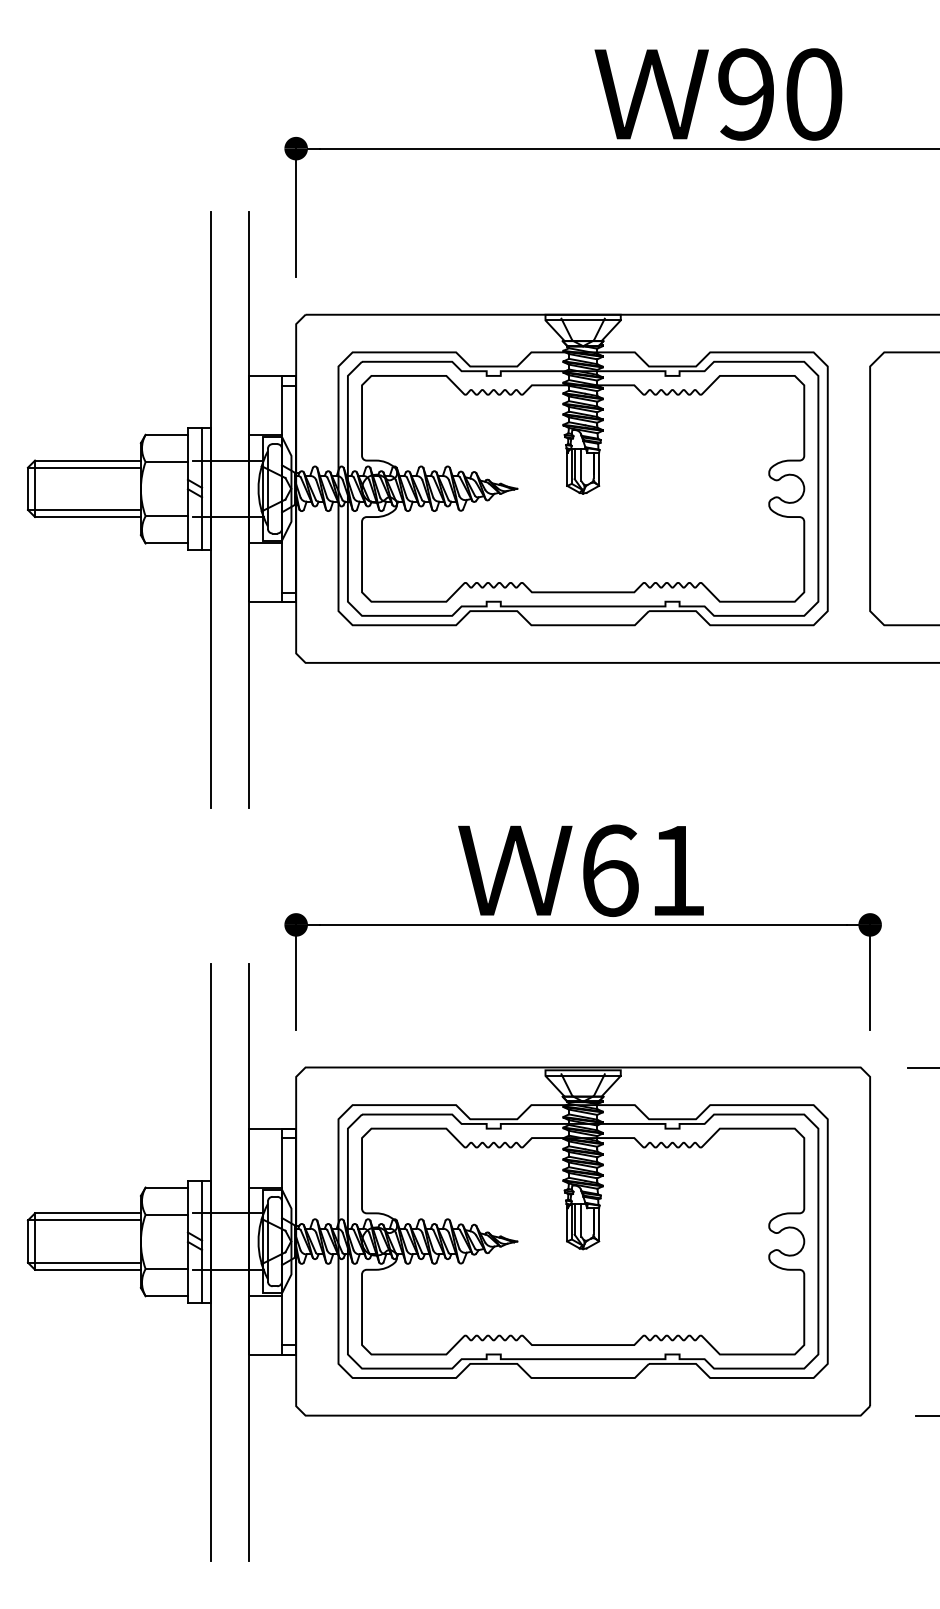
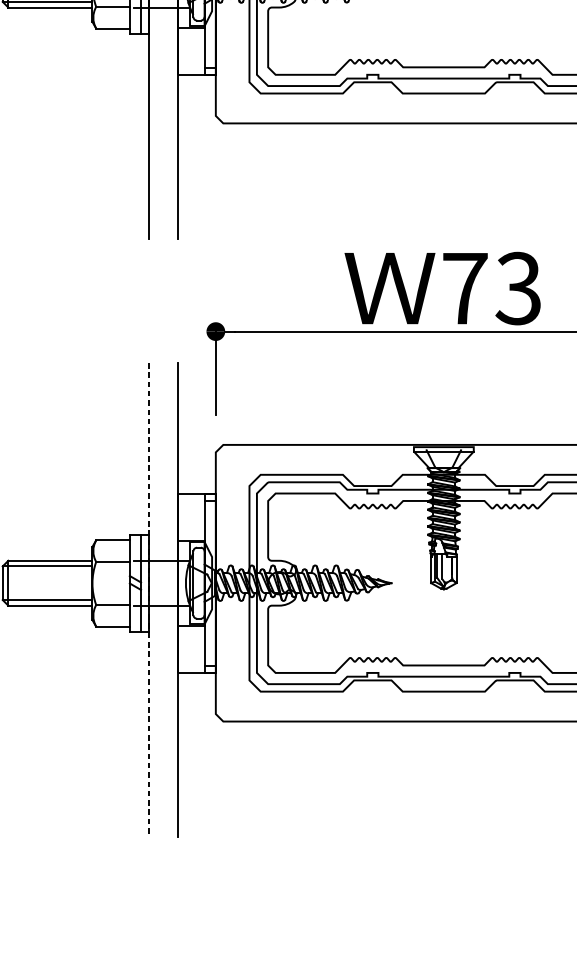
text: (643, 870) -> (491, 288), 61 -> 73
line: (211, 1263) -> (148, 600), solid -> dashed

